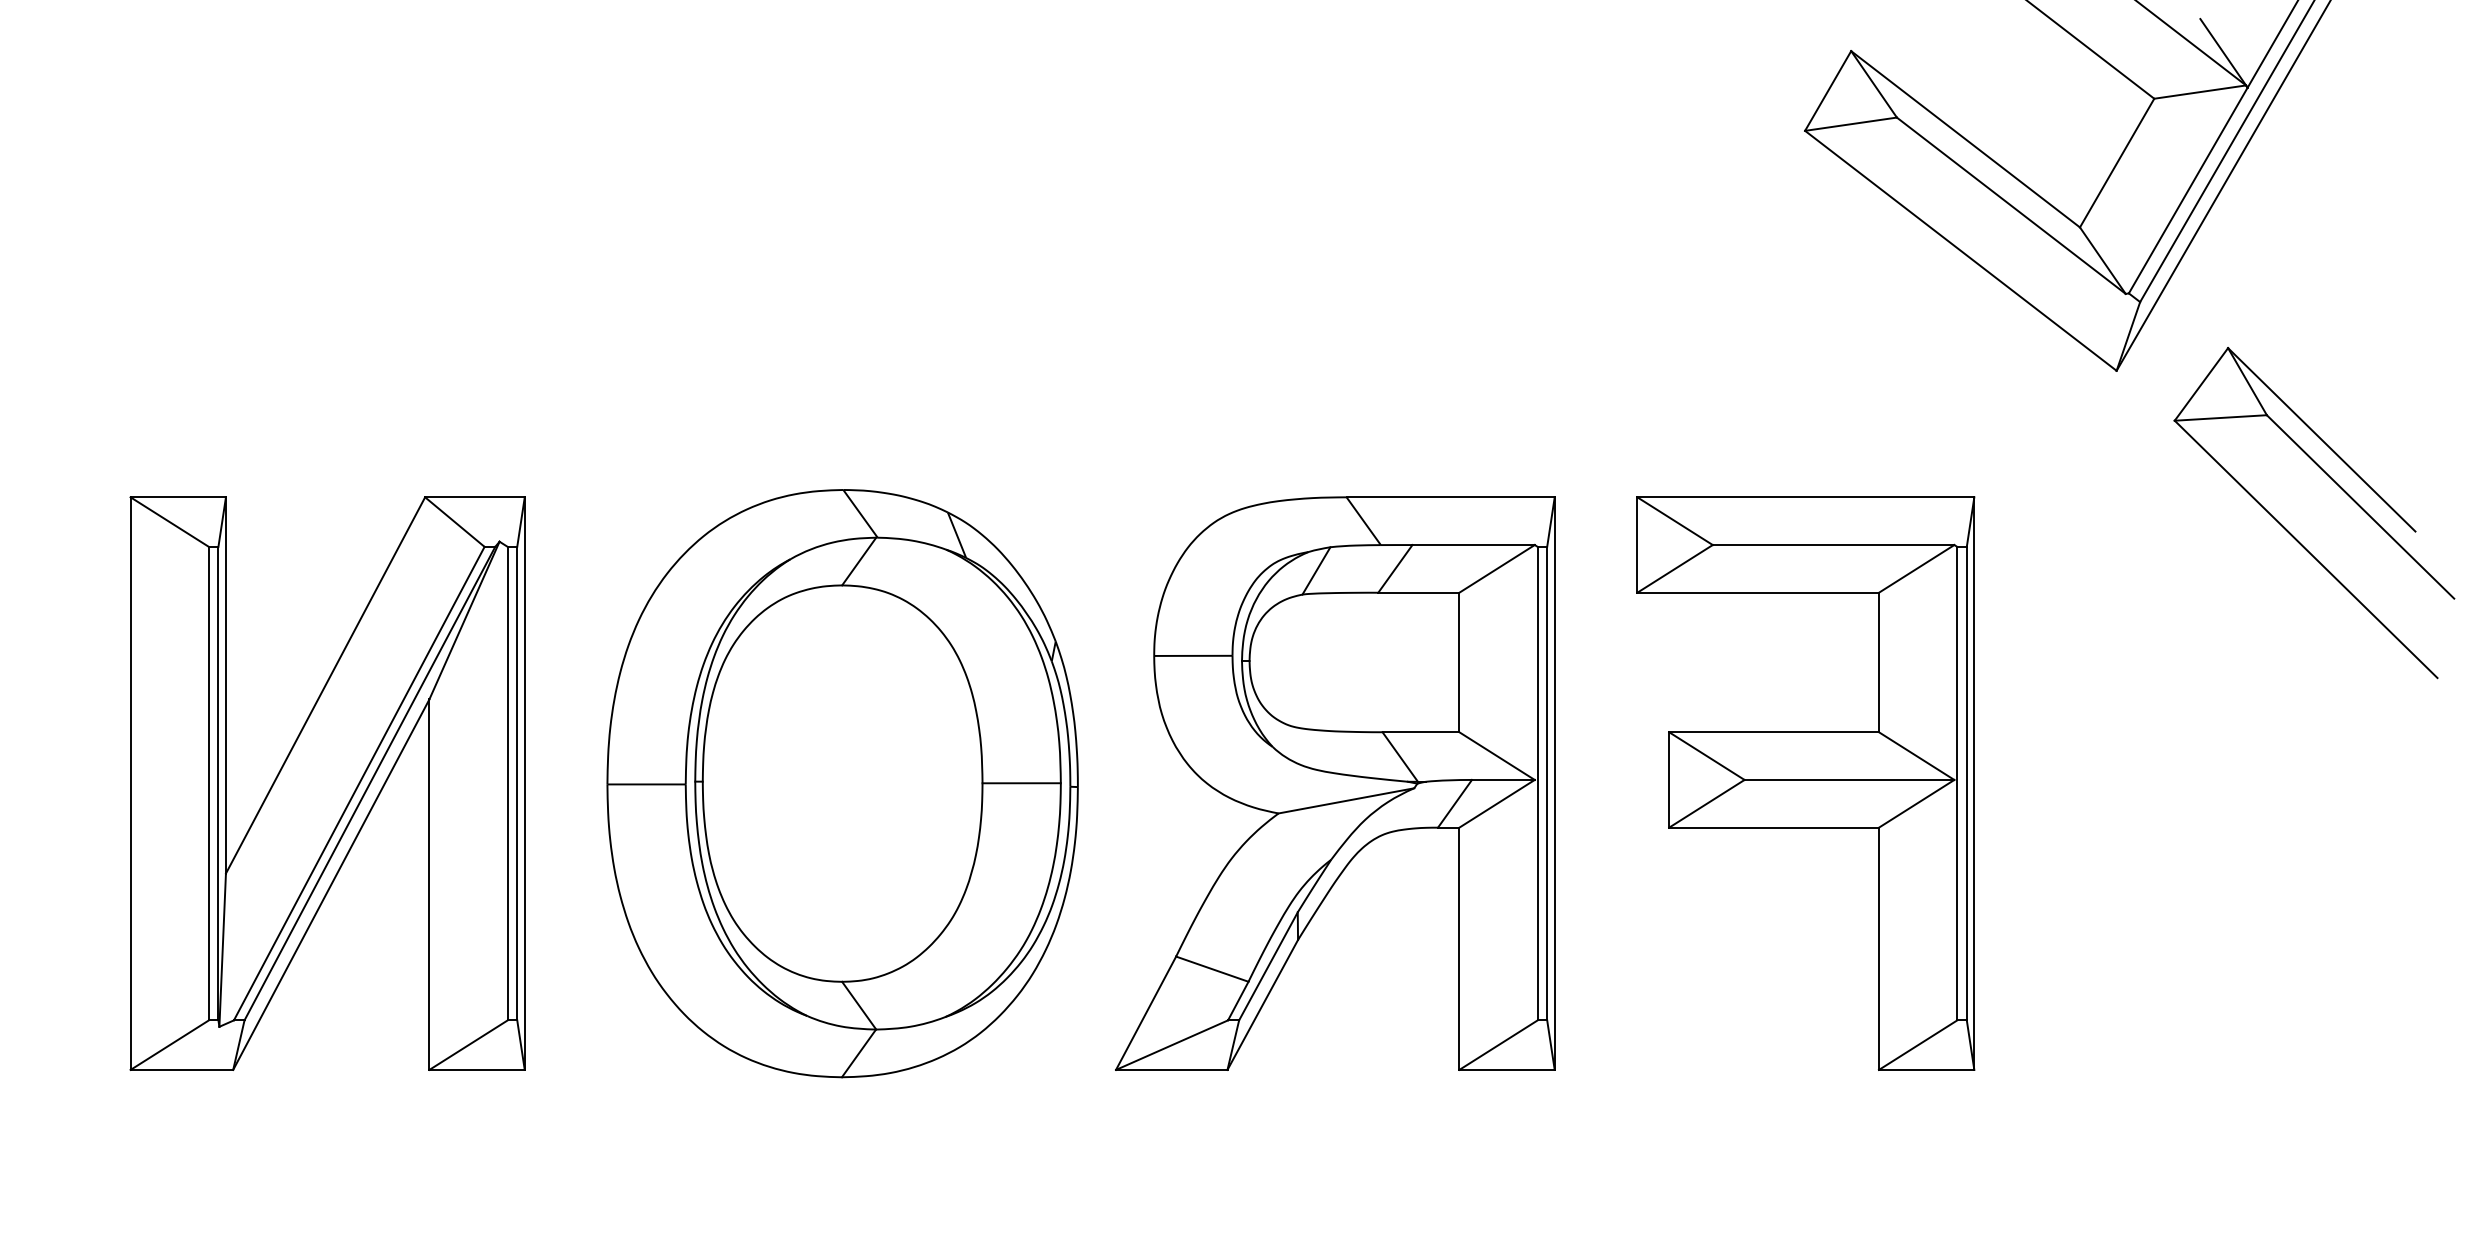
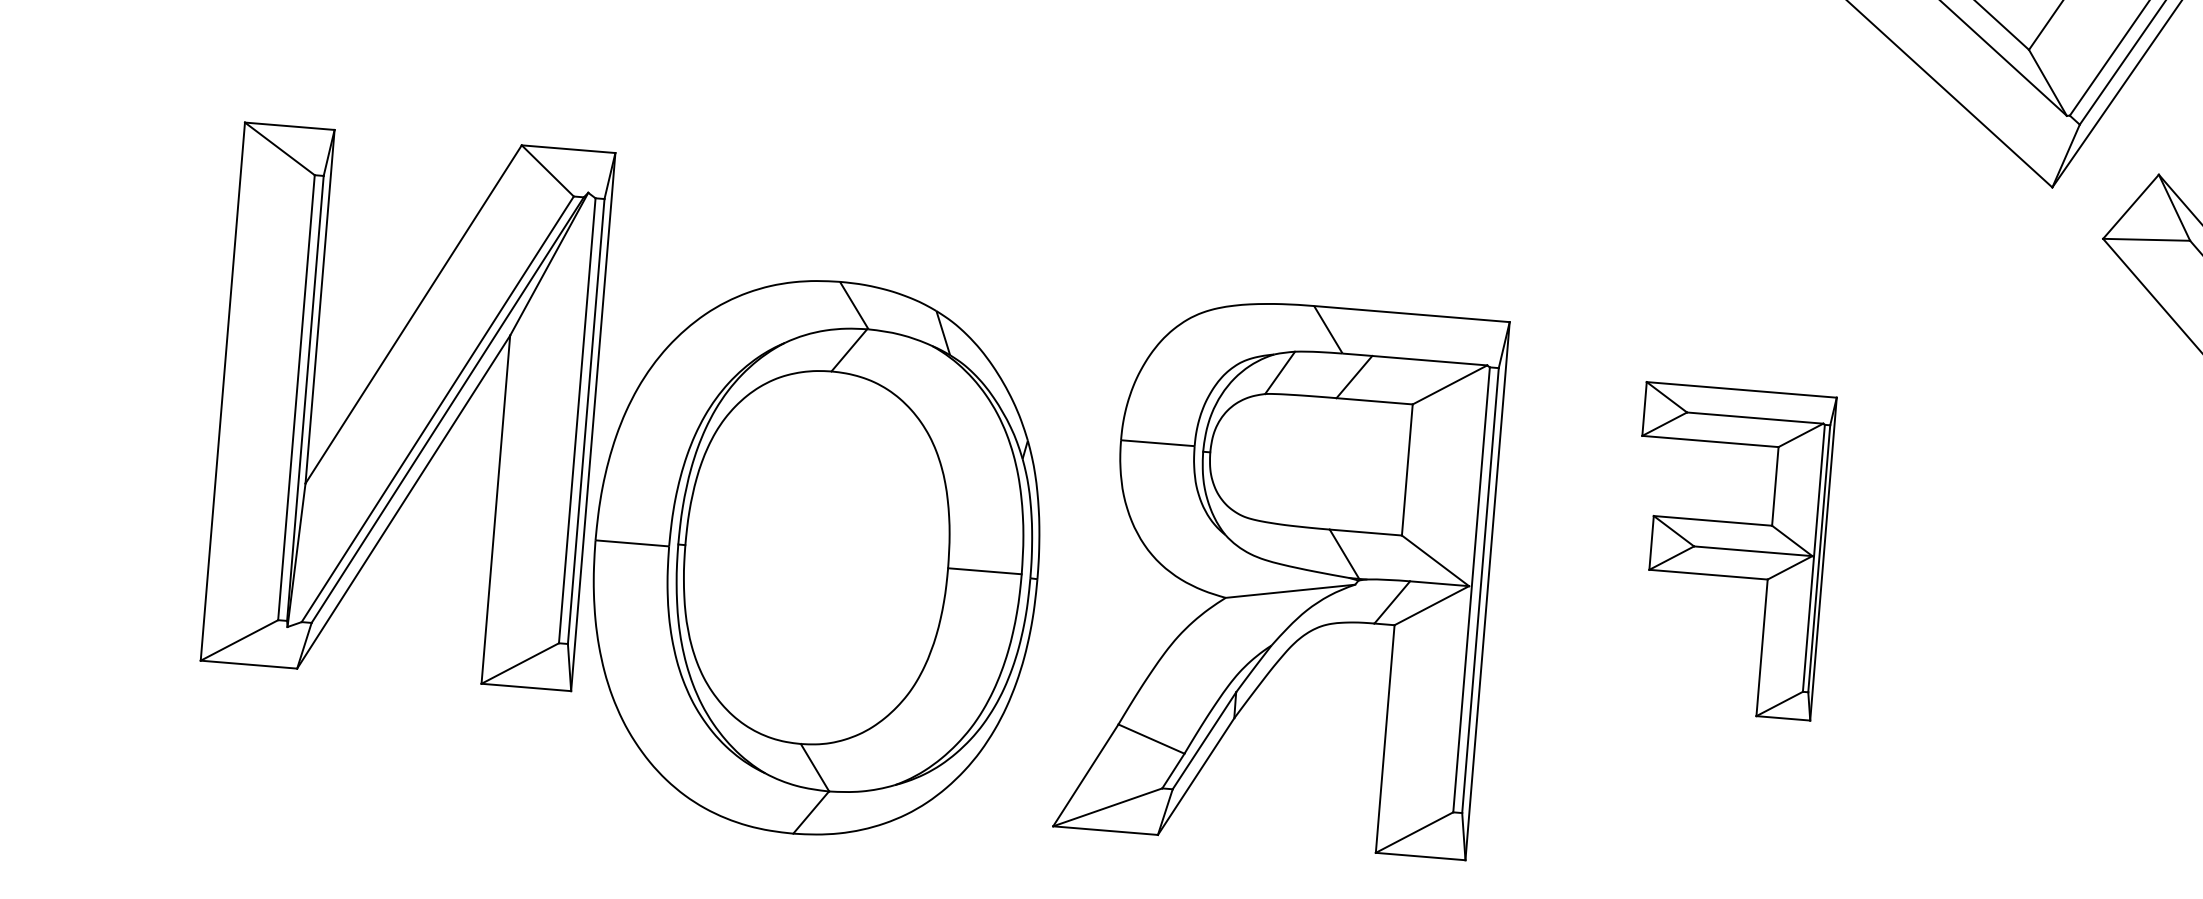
part: (327, 783) -> (407, 406), moved
part: (842, 783) -> (816, 557), moved
part: (1335, 783) -> (1281, 574), moved
part: (1805, 783) -> (1728, 551), size x0.6

